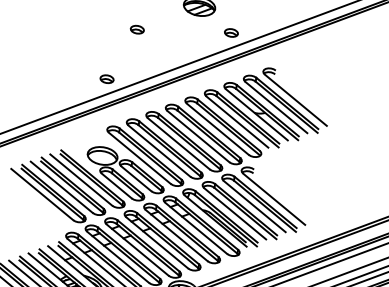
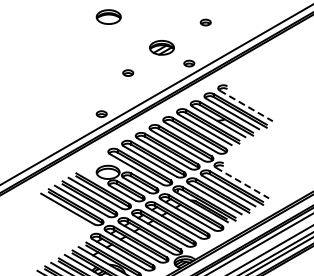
part: (137, 29) -> (128, 72), moved
line: (296, 99) -> (246, 105), solid -> dashed
line: (274, 199) -> (242, 183), solid -> dashed

